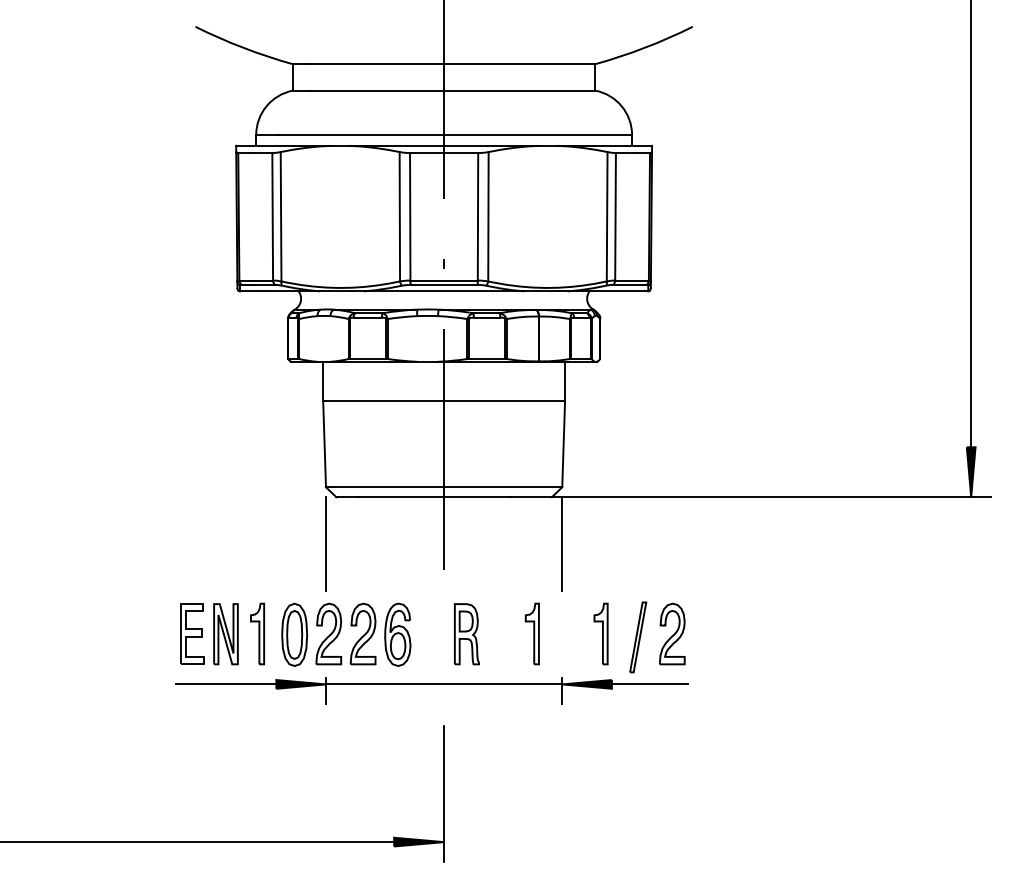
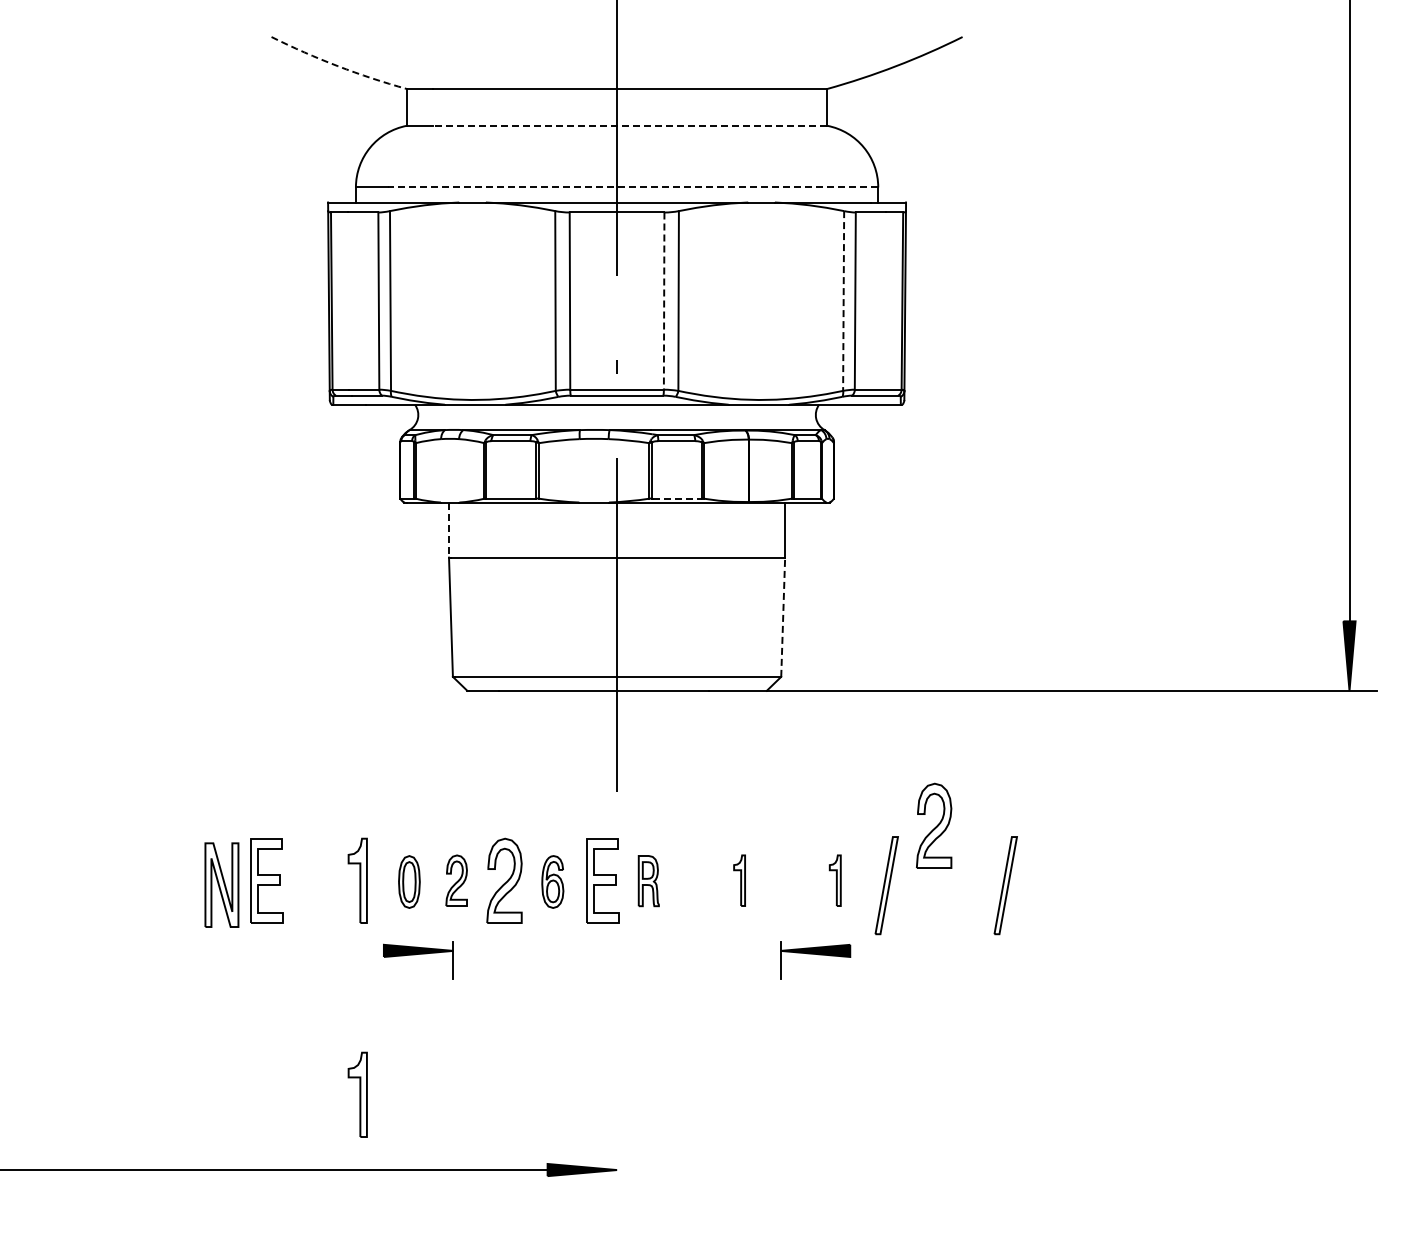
arc: (242, 48) -> (337, 66), solid -> dashed
line: (453, 90) -> (629, 125), solid -> dashed
line: (455, 135) -> (632, 187), solid -> dashed
line: (478, 217) -> (664, 301), solid -> dashed
line: (607, 217) -> (843, 301), solid -> dashed
line: (487, 358) -> (677, 498), solid -> dashed
line: (323, 381) -> (449, 530), solid -> dashed
line: (563, 444) -> (783, 617), solid -> dashed
line: (326, 543) -> (453, 755), removed
line: (561, 543) -> (780, 755), removed
part: (225, 633) -> (221, 884), moved
part: (328, 633) -> (456, 880), size x0.6
part: (433, 633) -> (602, 880), added
part: (466, 633) -> (648, 880), size x0.6
part: (532, 633) -> (739, 880), size x0.6
part: (601, 633) -> (835, 880), size x0.6
part: (672, 633) -> (934, 825), moved
part: (294, 634) -> (409, 881), size x0.6
part: (397, 634) -> (552, 881), size x0.6
part: (723, 637) -> (1005, 885), added
line: (225, 684) -> (313, 950), removed
line: (443, 684) -> (616, 950), removed
line: (650, 684) -> (903, 950), removed
part: (257, 787) -> (357, 1094), added
line: (444, 794) -> (617, 1103), removed

